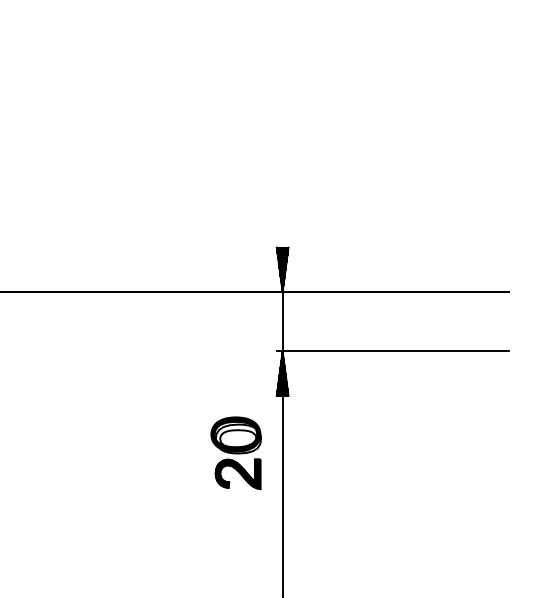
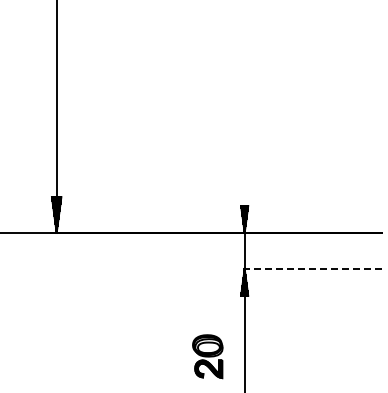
line: (391, 350) -> (310, 268), solid -> dashed
part: (236, 453) -> (207, 356), moved

